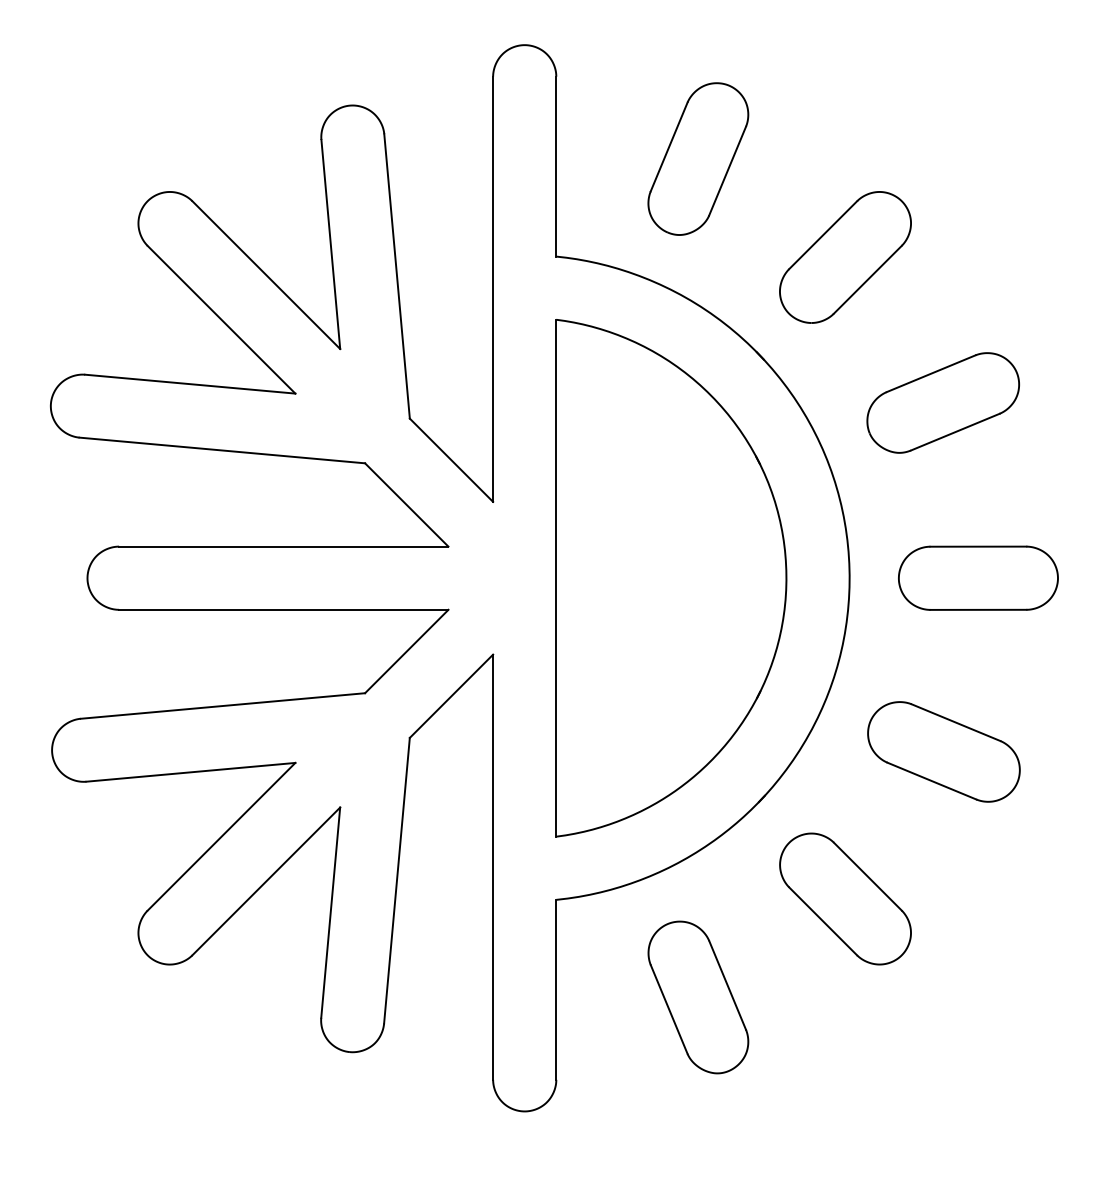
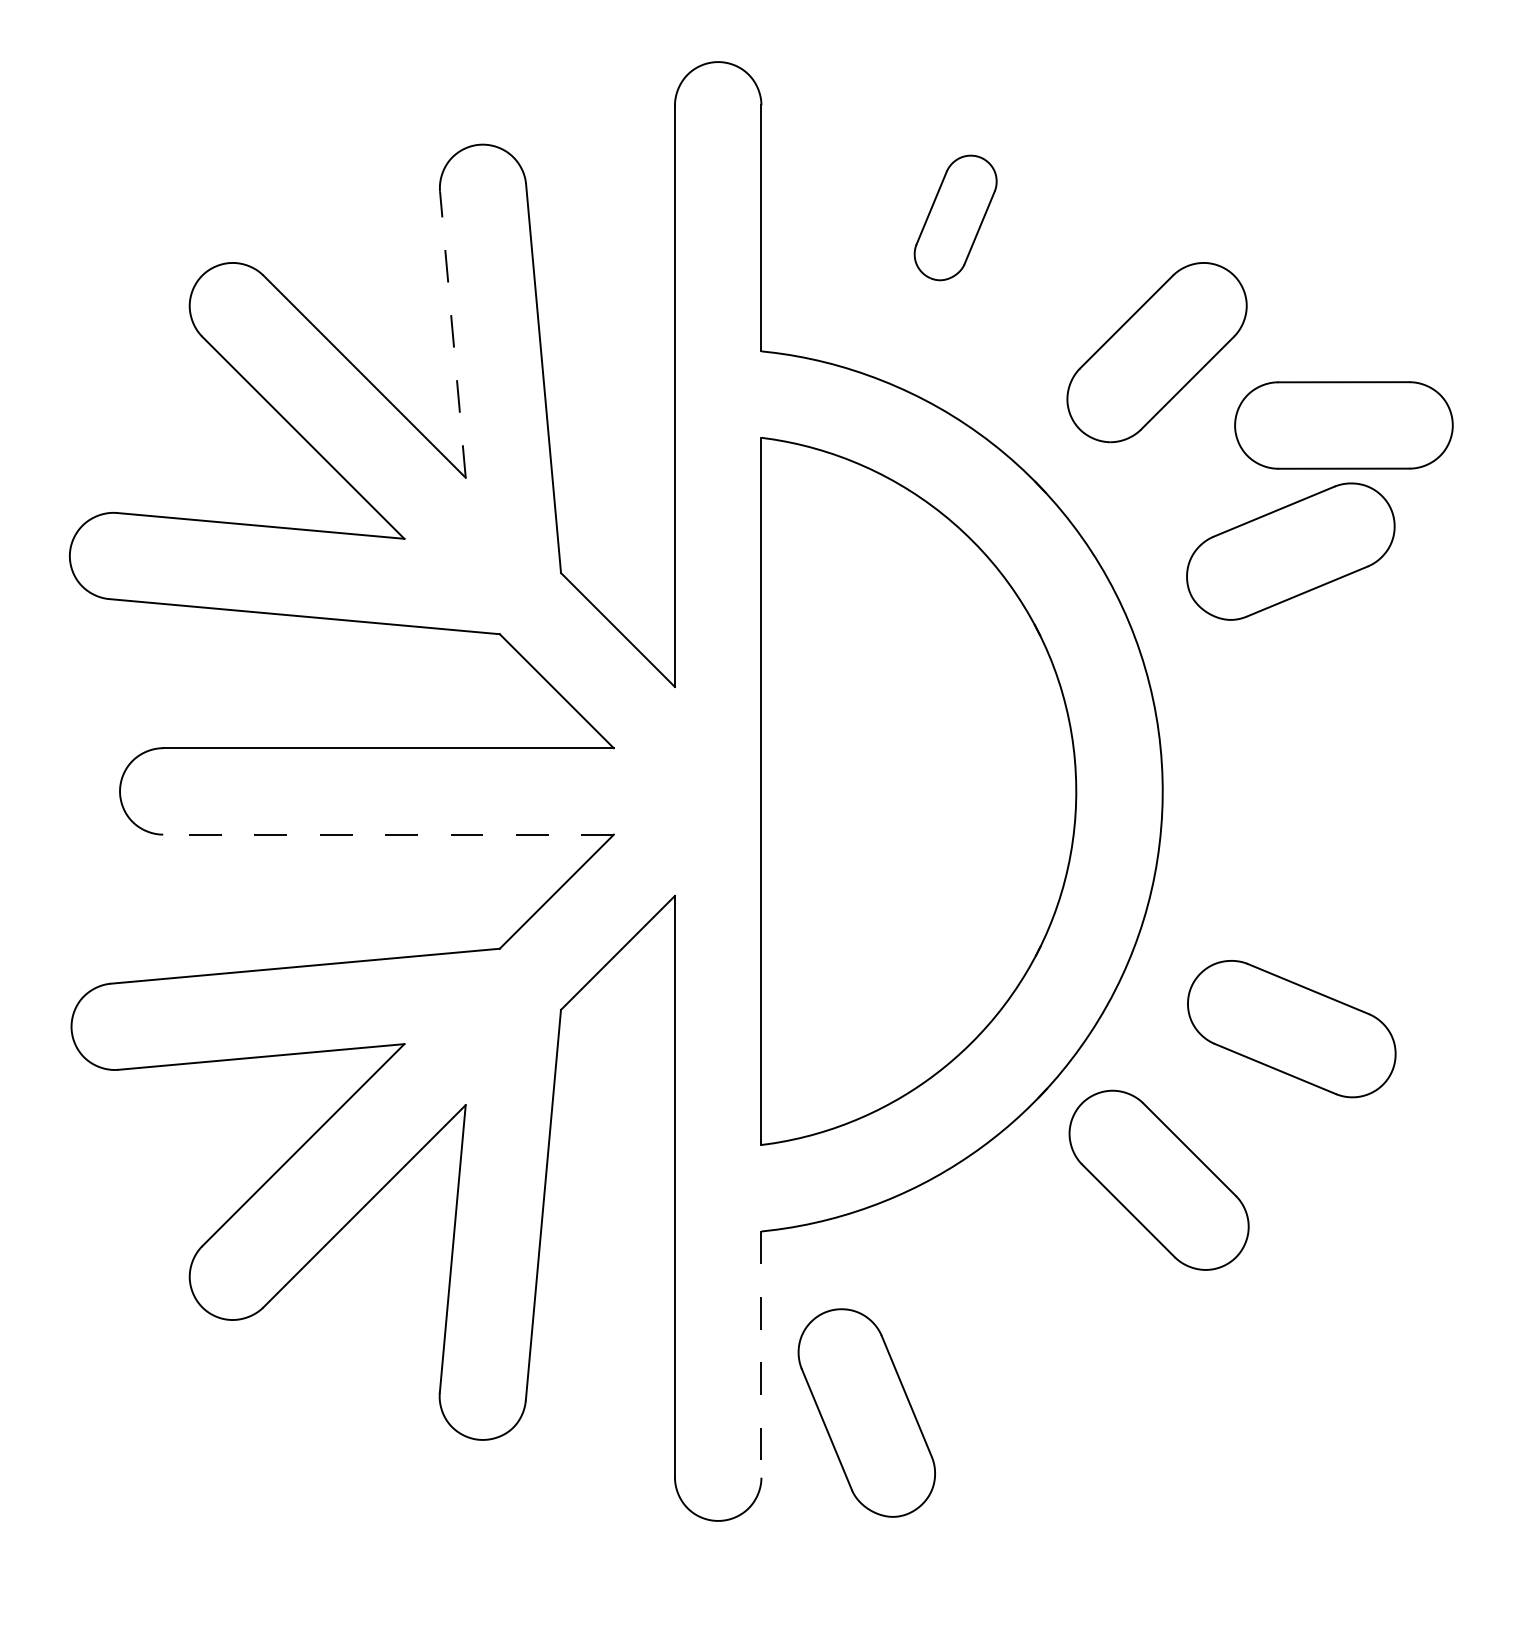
part: (698, 158) -> (955, 217), size x0.6
line: (330, 244) -> (452, 334), solid -> dashed
part: (978, 578) -> (1343, 425), moved
line: (283, 609) -> (388, 834), solid -> dashed
part: (845, 898) -> (1158, 1179), moved
line: (556, 990) -> (761, 1355), solid -> dashed
part: (698, 997) -> (866, 1412), moved

